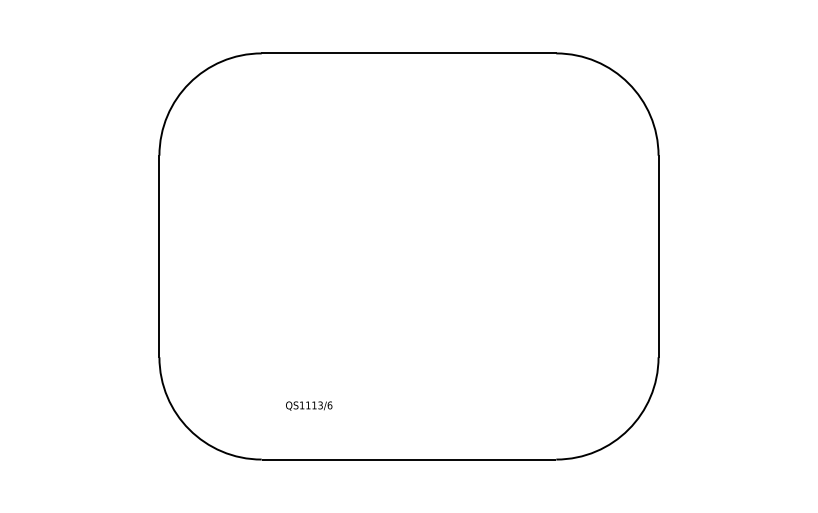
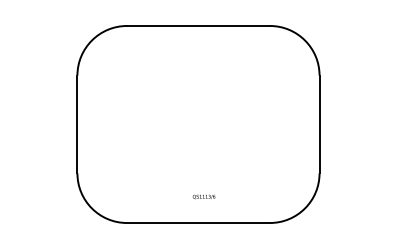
text: (307, 404) -> (203, 196), moved

